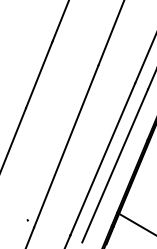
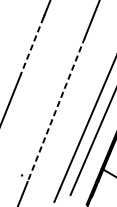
line: (38, 75) -> (31, 46), solid -> dashed
line: (66, 146) -> (56, 109), solid -> dashed

